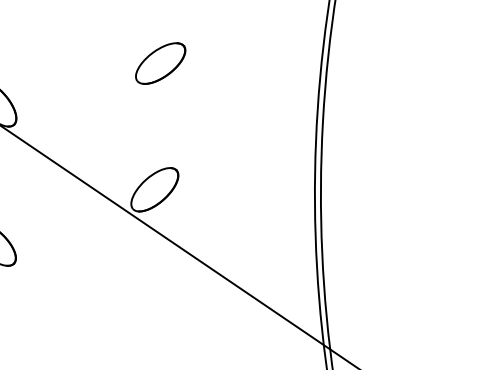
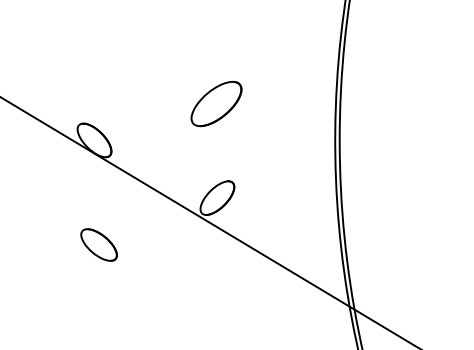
part: (160, 62) -> (216, 103), size x1.4

